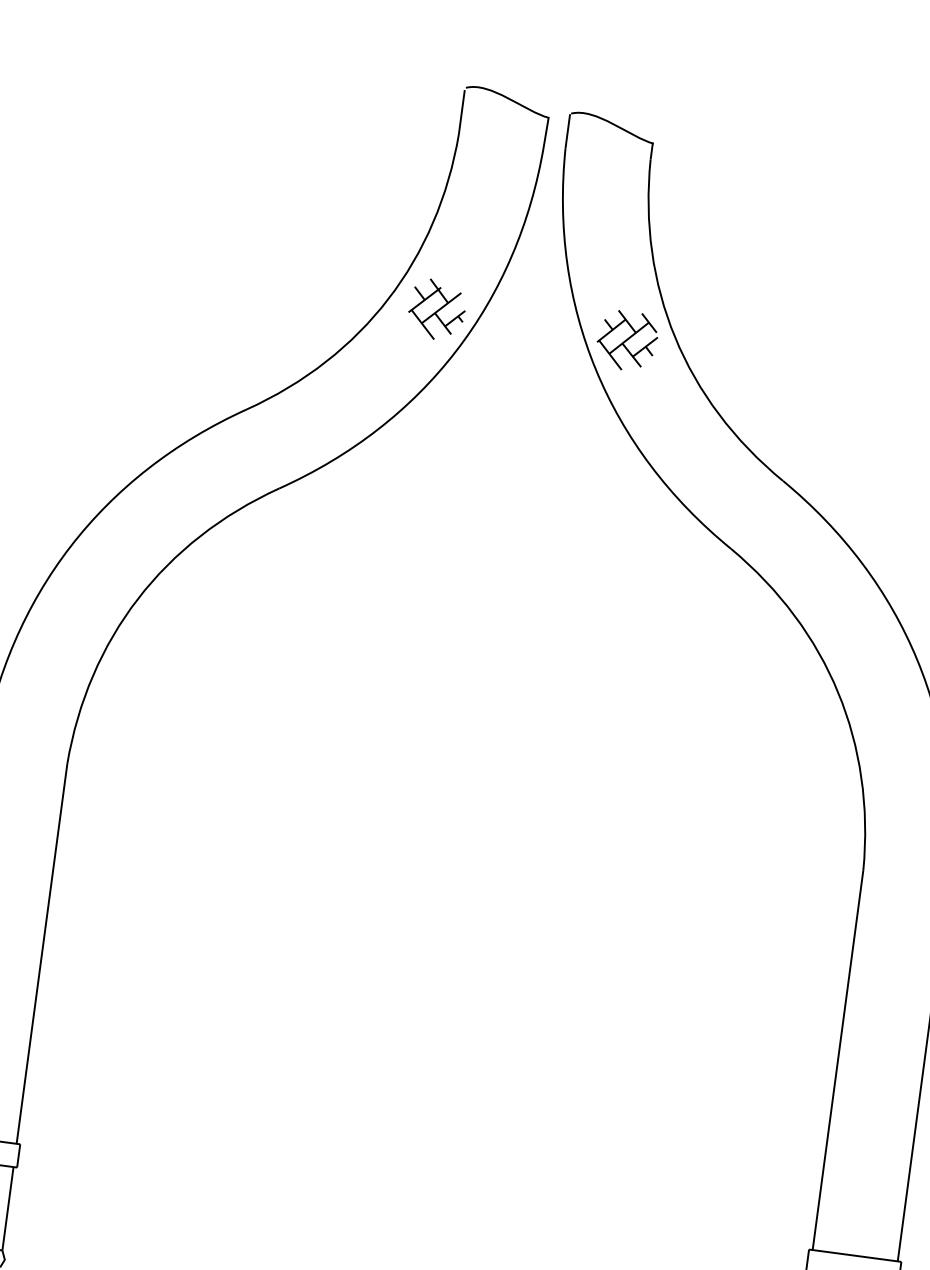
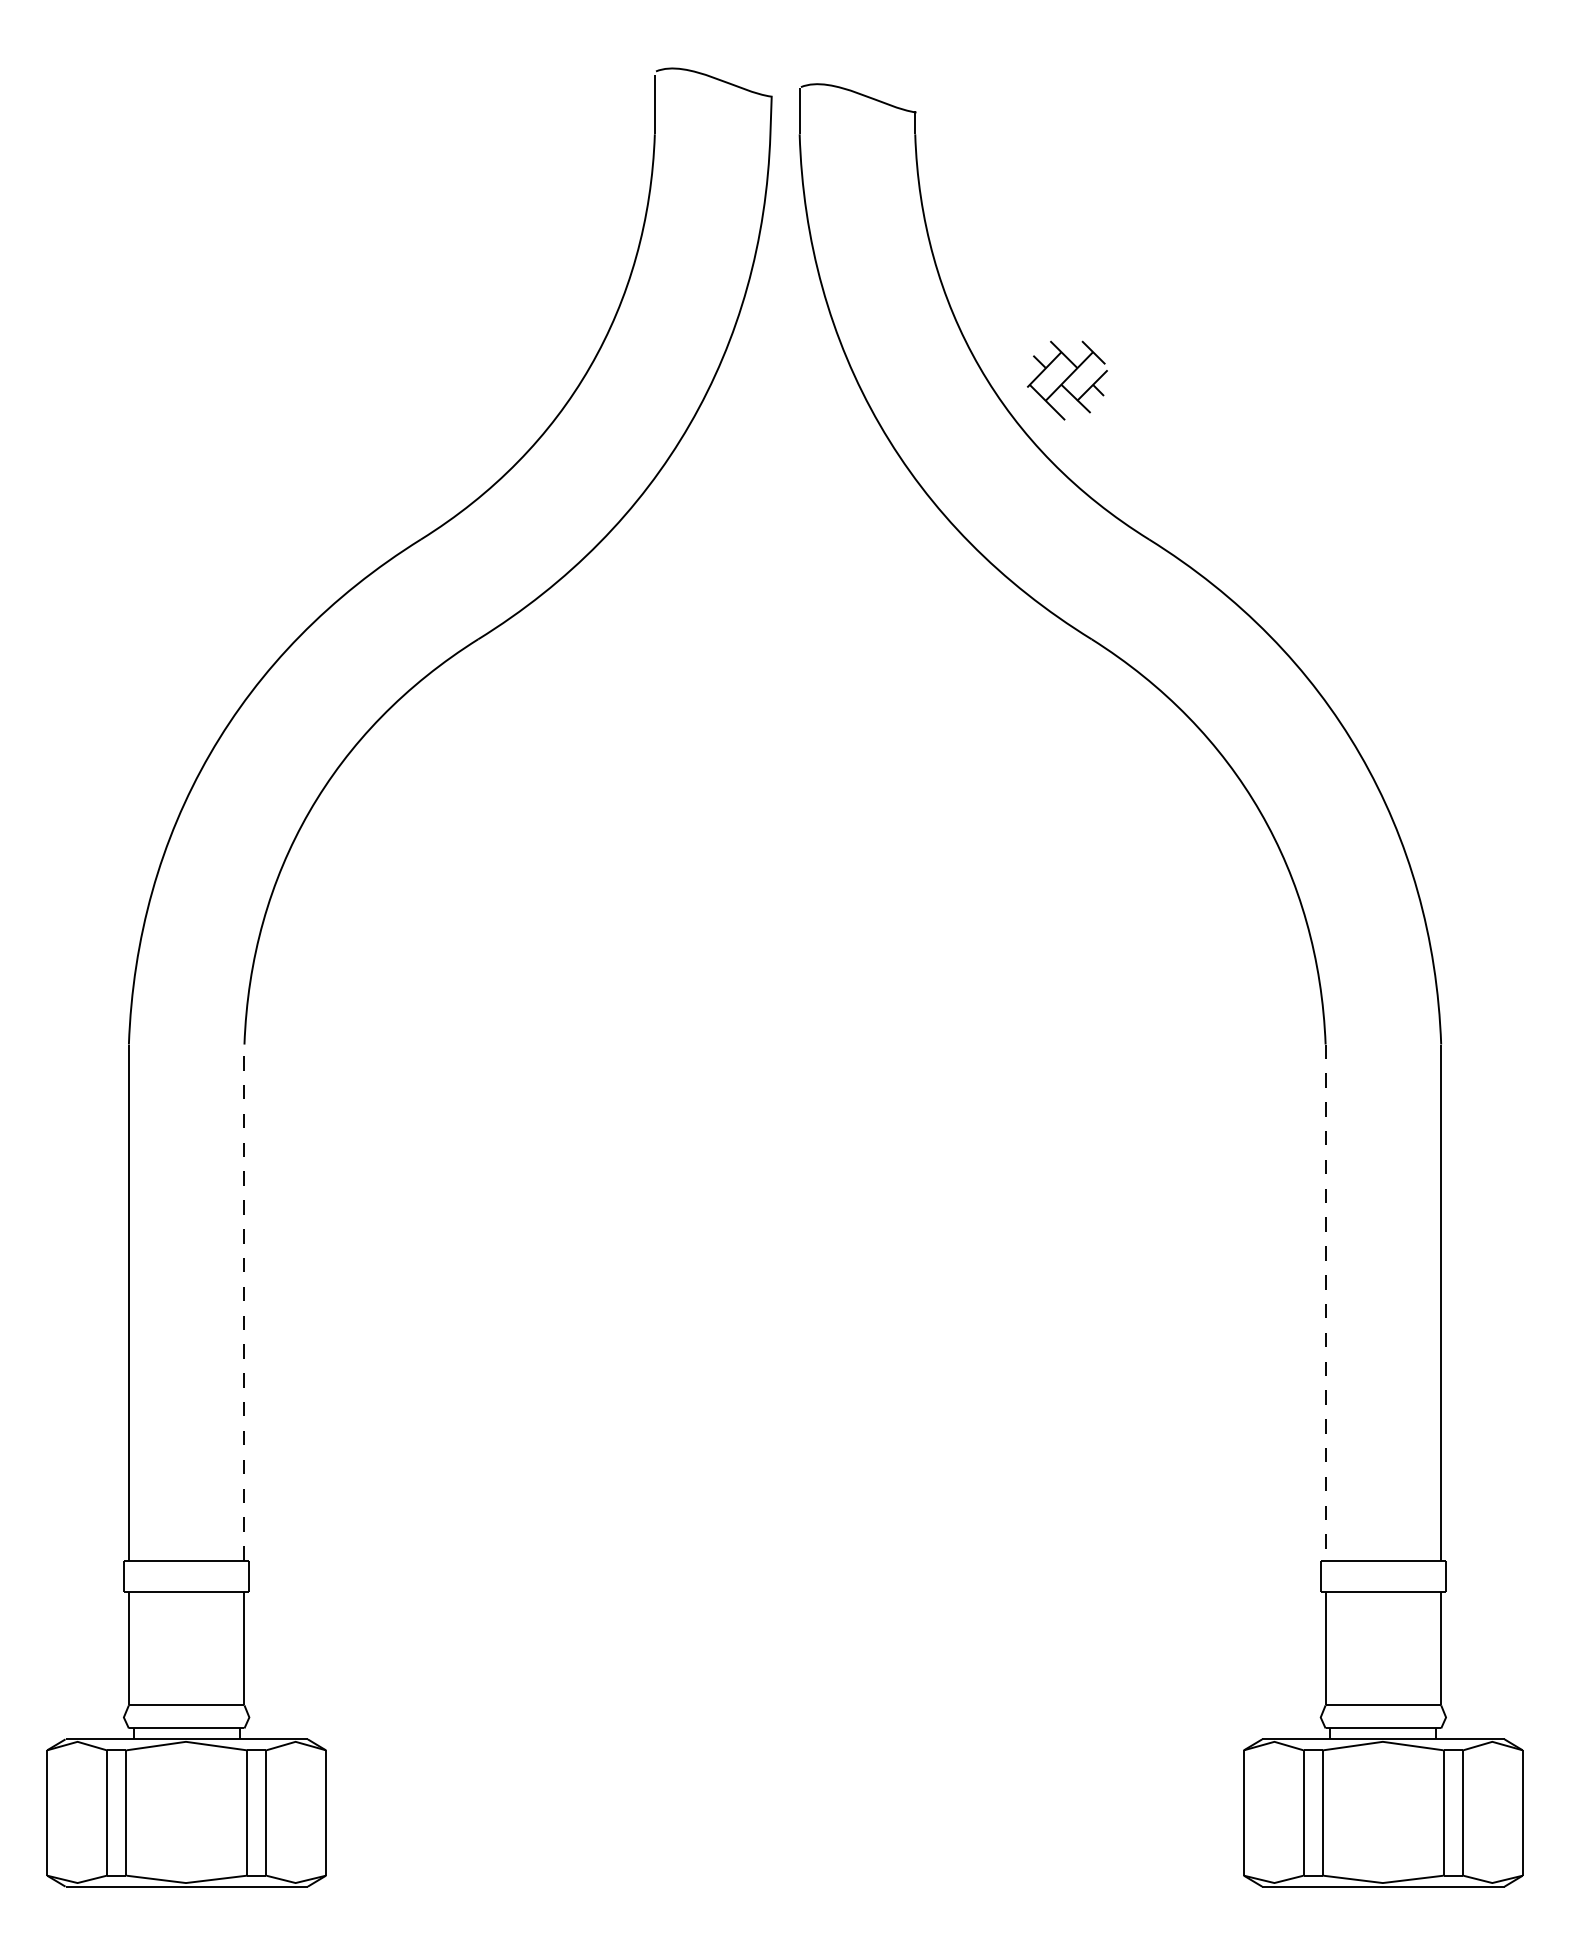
part: (437, 309) -> (657, 372), removed
part: (627, 341) -> (1067, 380), moved
line: (42, 953) -> (244, 1302), solid -> dashed
line: (837, 1060) -> (1325, 1303), solid -> dashed

